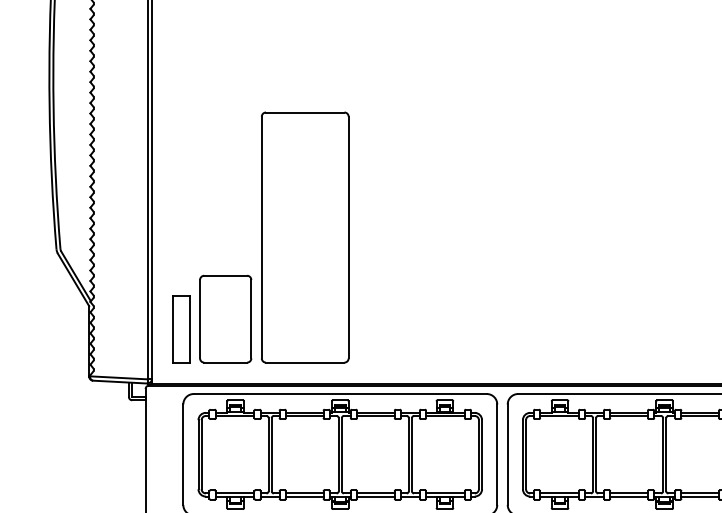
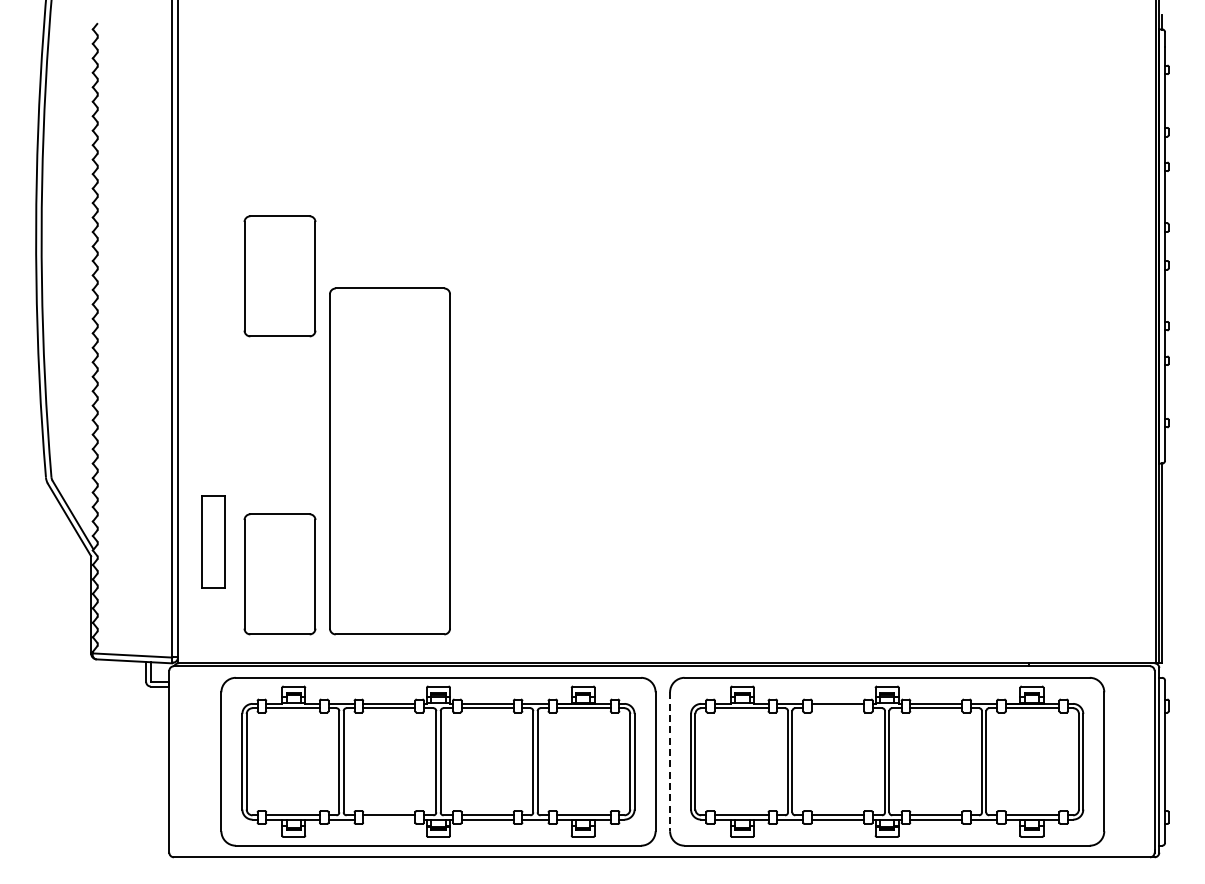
part: (225, 103) -> (279, 276), added
part: (181, 328) -> (213, 541), moved
line: (628, 416) -> (837, 708), removed
line: (508, 455) -> (670, 762), solid -> dashed
line: (304, 496) -> (389, 819), removed

